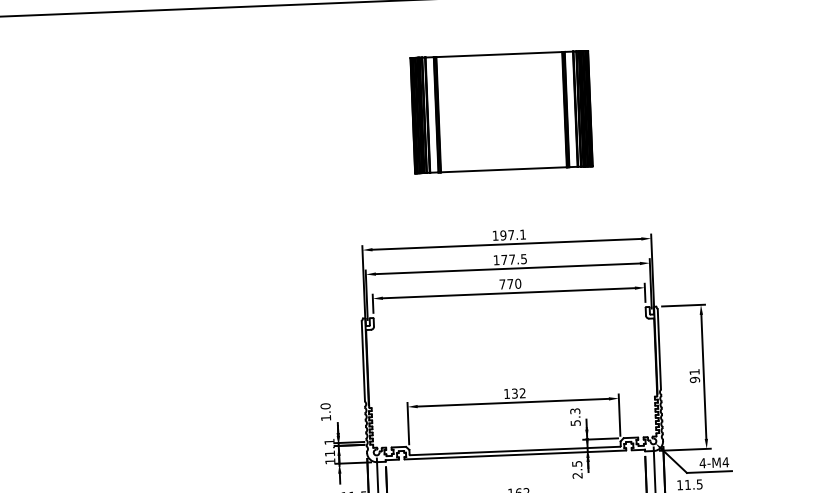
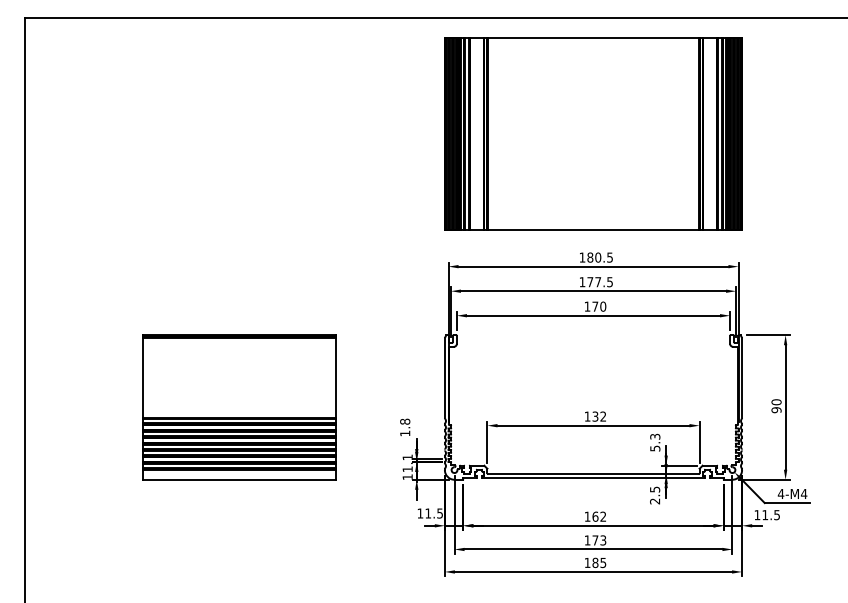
part: (501, 111) -> (593, 133), size x1.67
text: (512, 234) -> (599, 257), 197.1 -> 180.5
text: (502, 284) -> (587, 306), 770 -> 170
text: (694, 372) -> (776, 402), 91 -> 90
part: (160, 398) -> (239, 407), added
text: (325, 406) -> (405, 421), 1.0 -> 1.8

